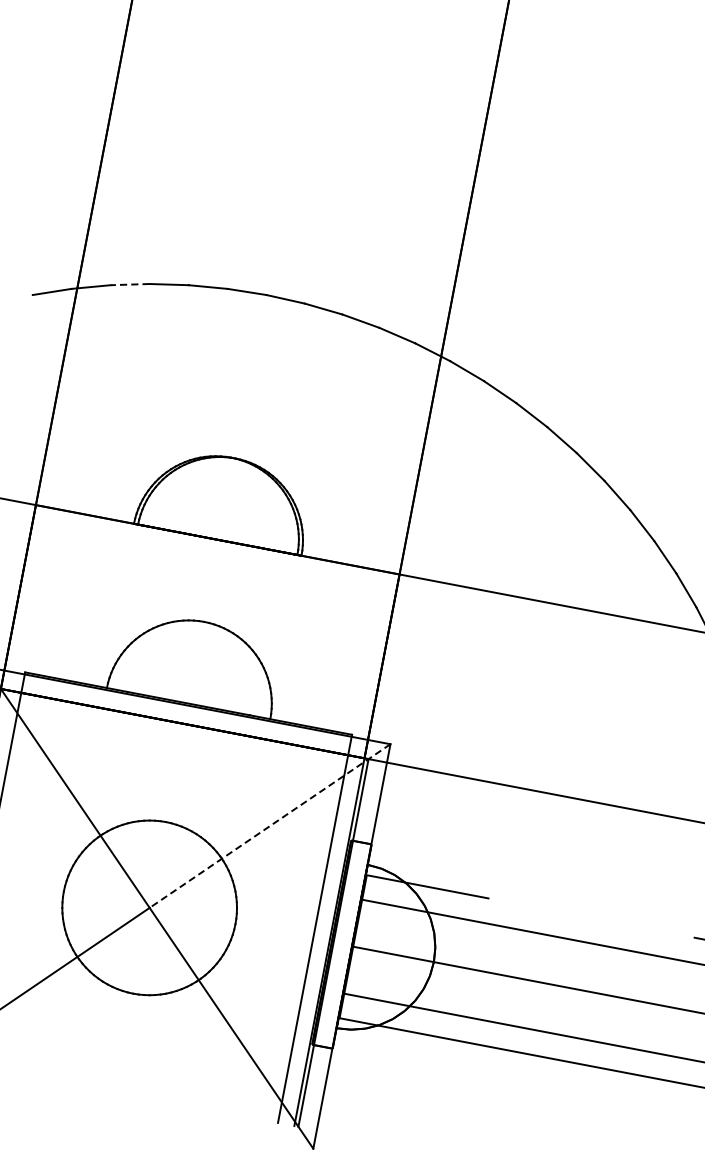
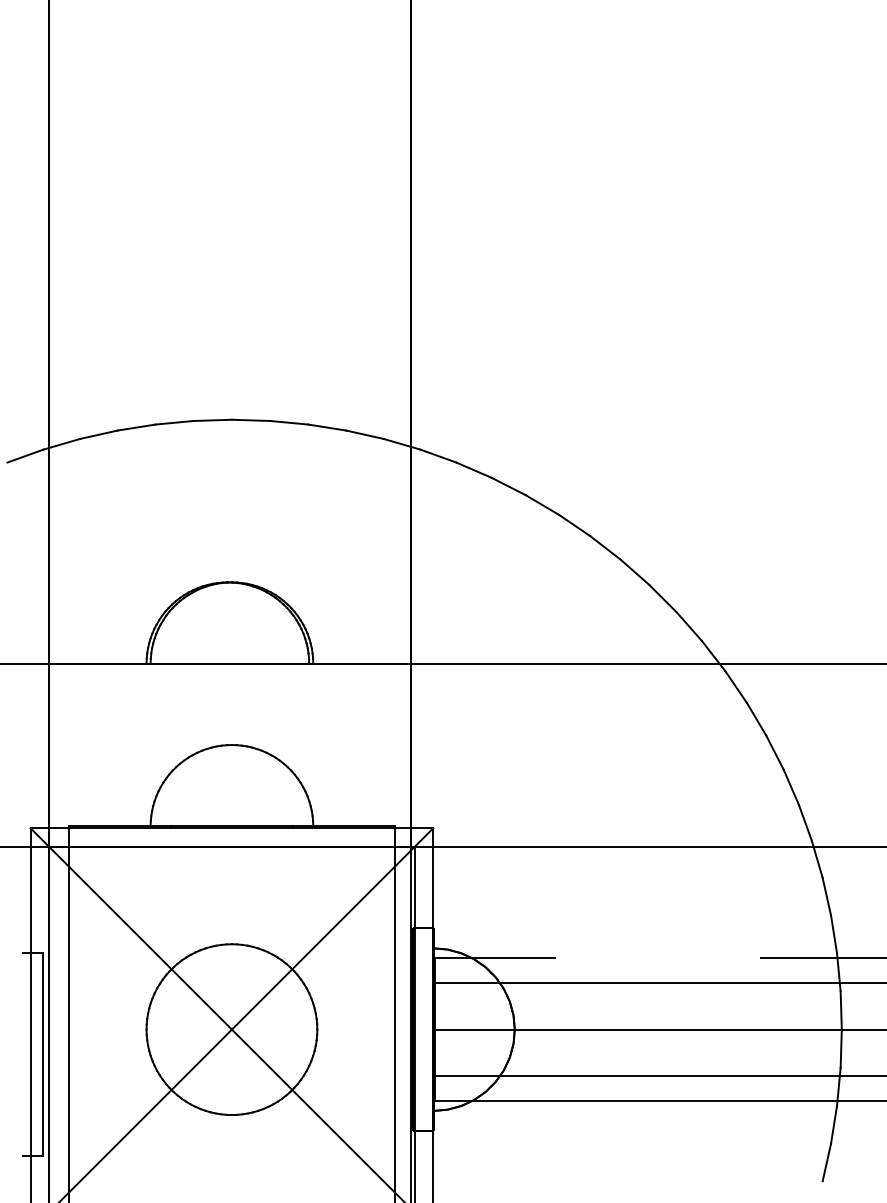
line: (129, 284) -> (98, 434), dashed -> solid
line: (269, 826) -> (332, 929), dashed -> solid

